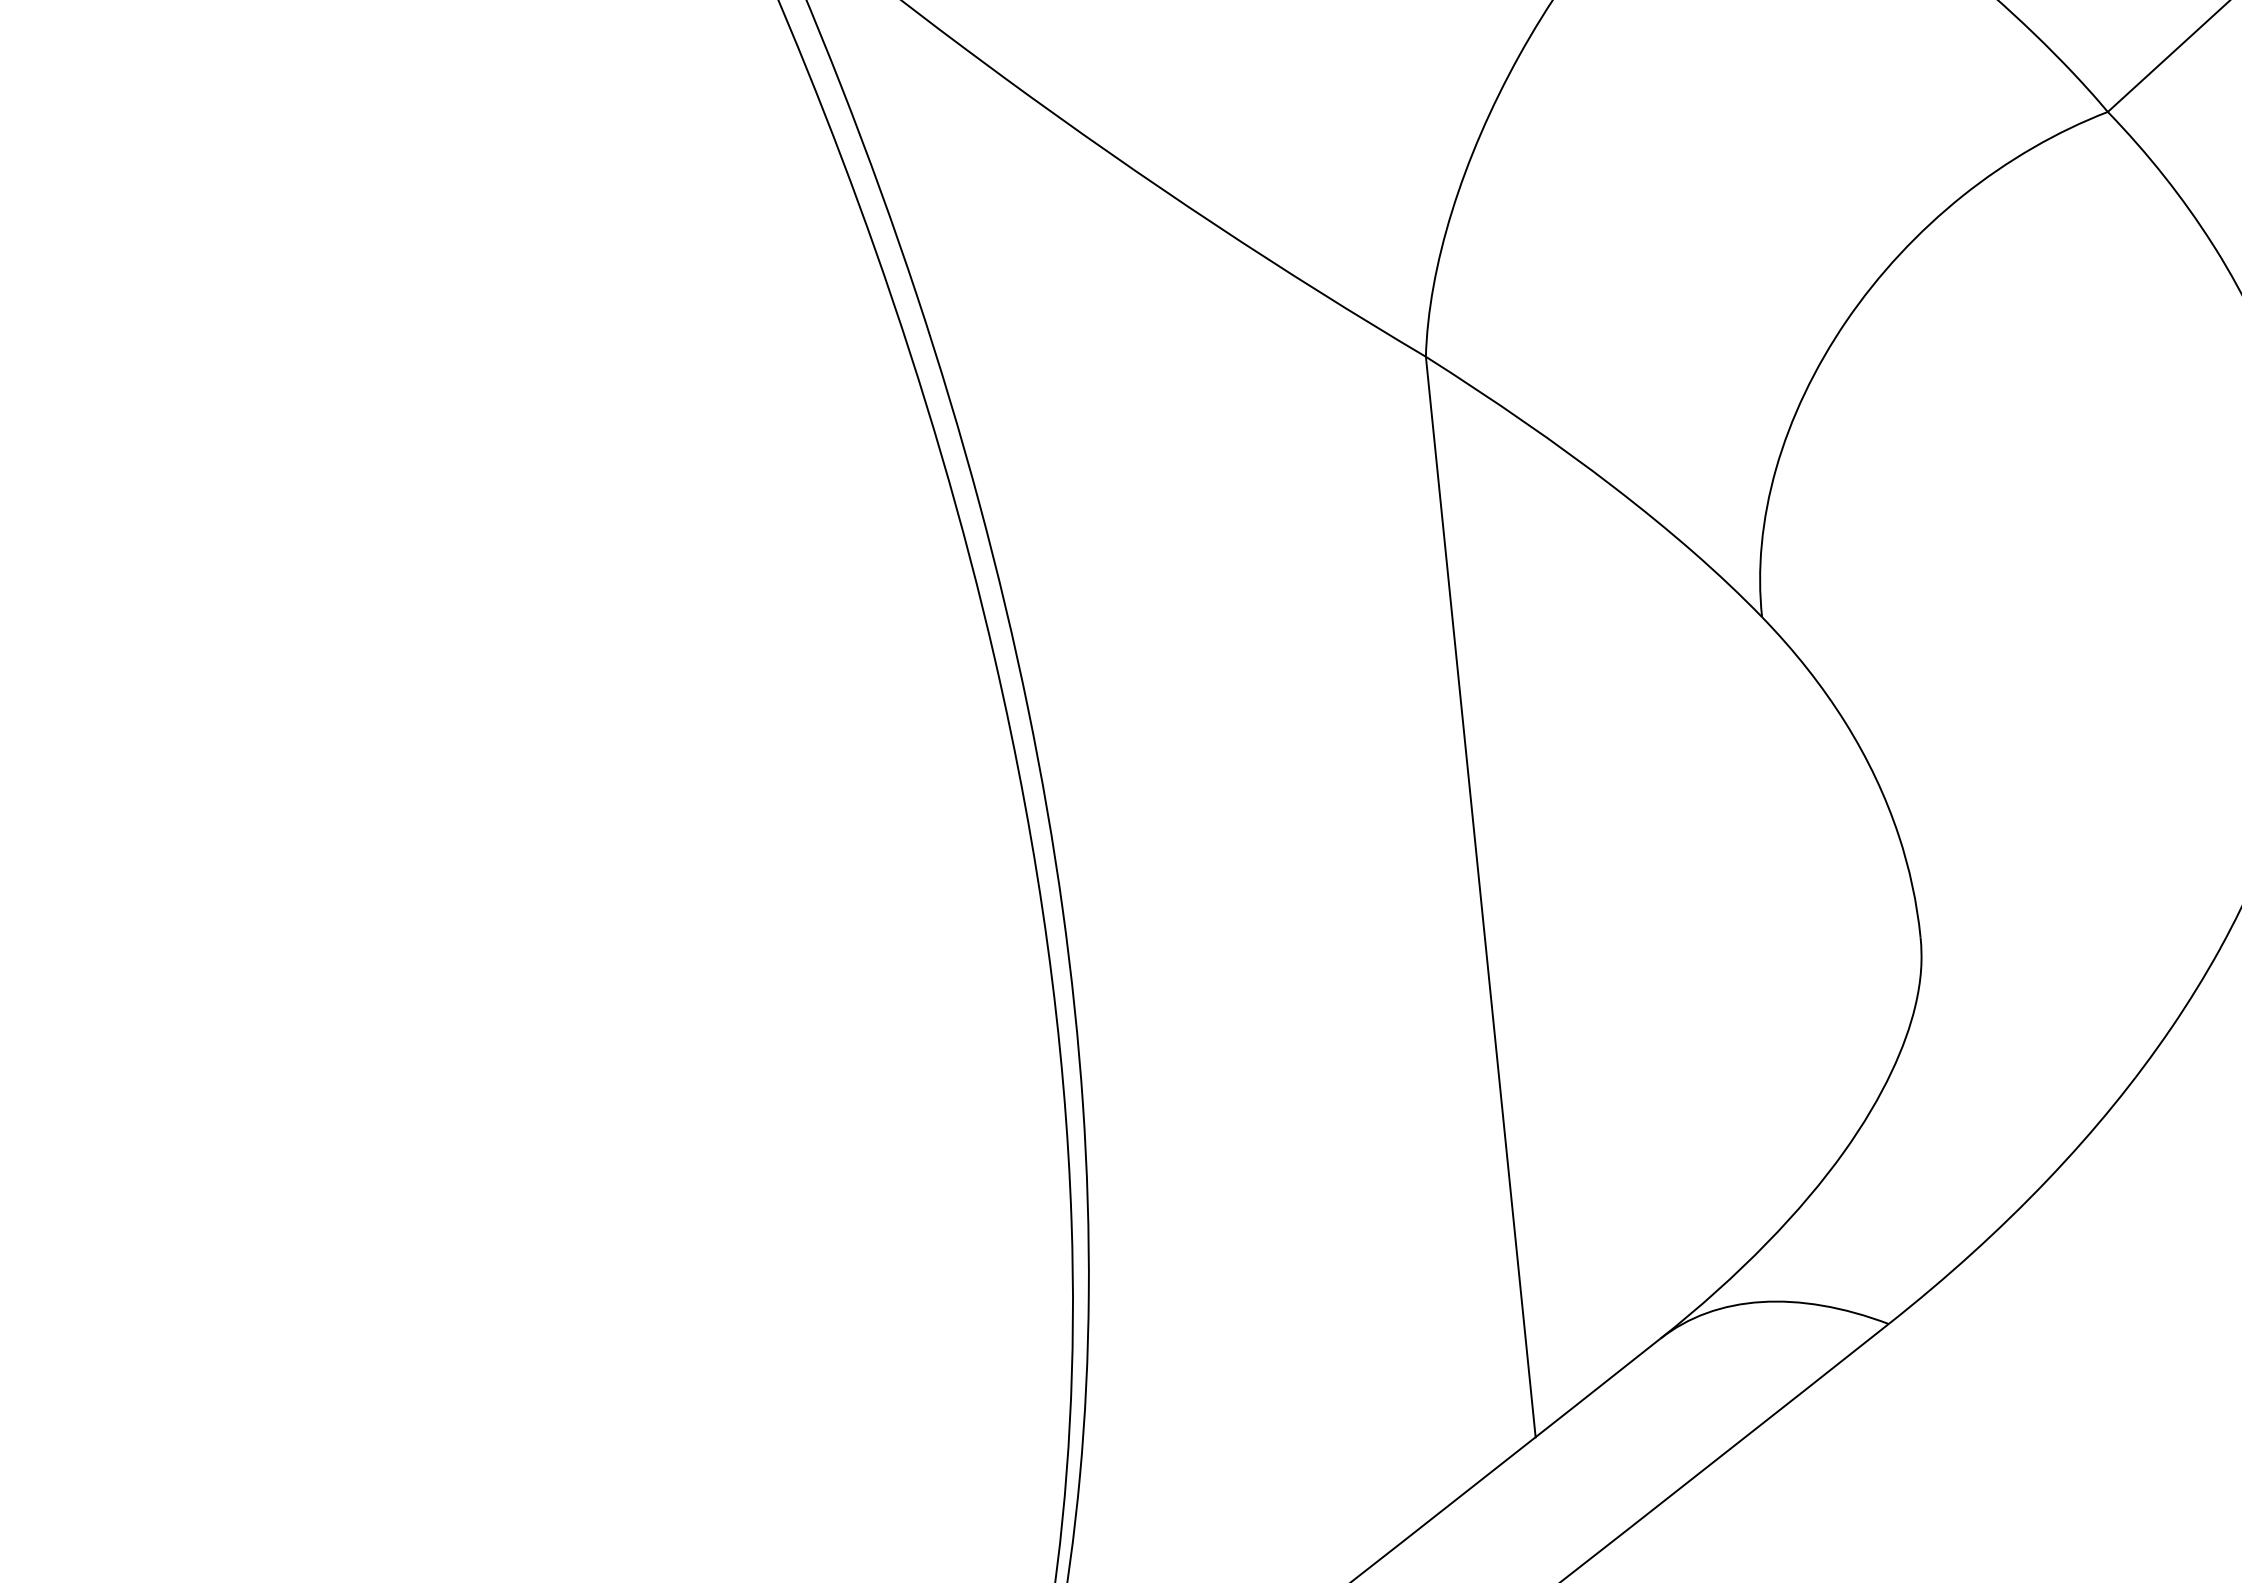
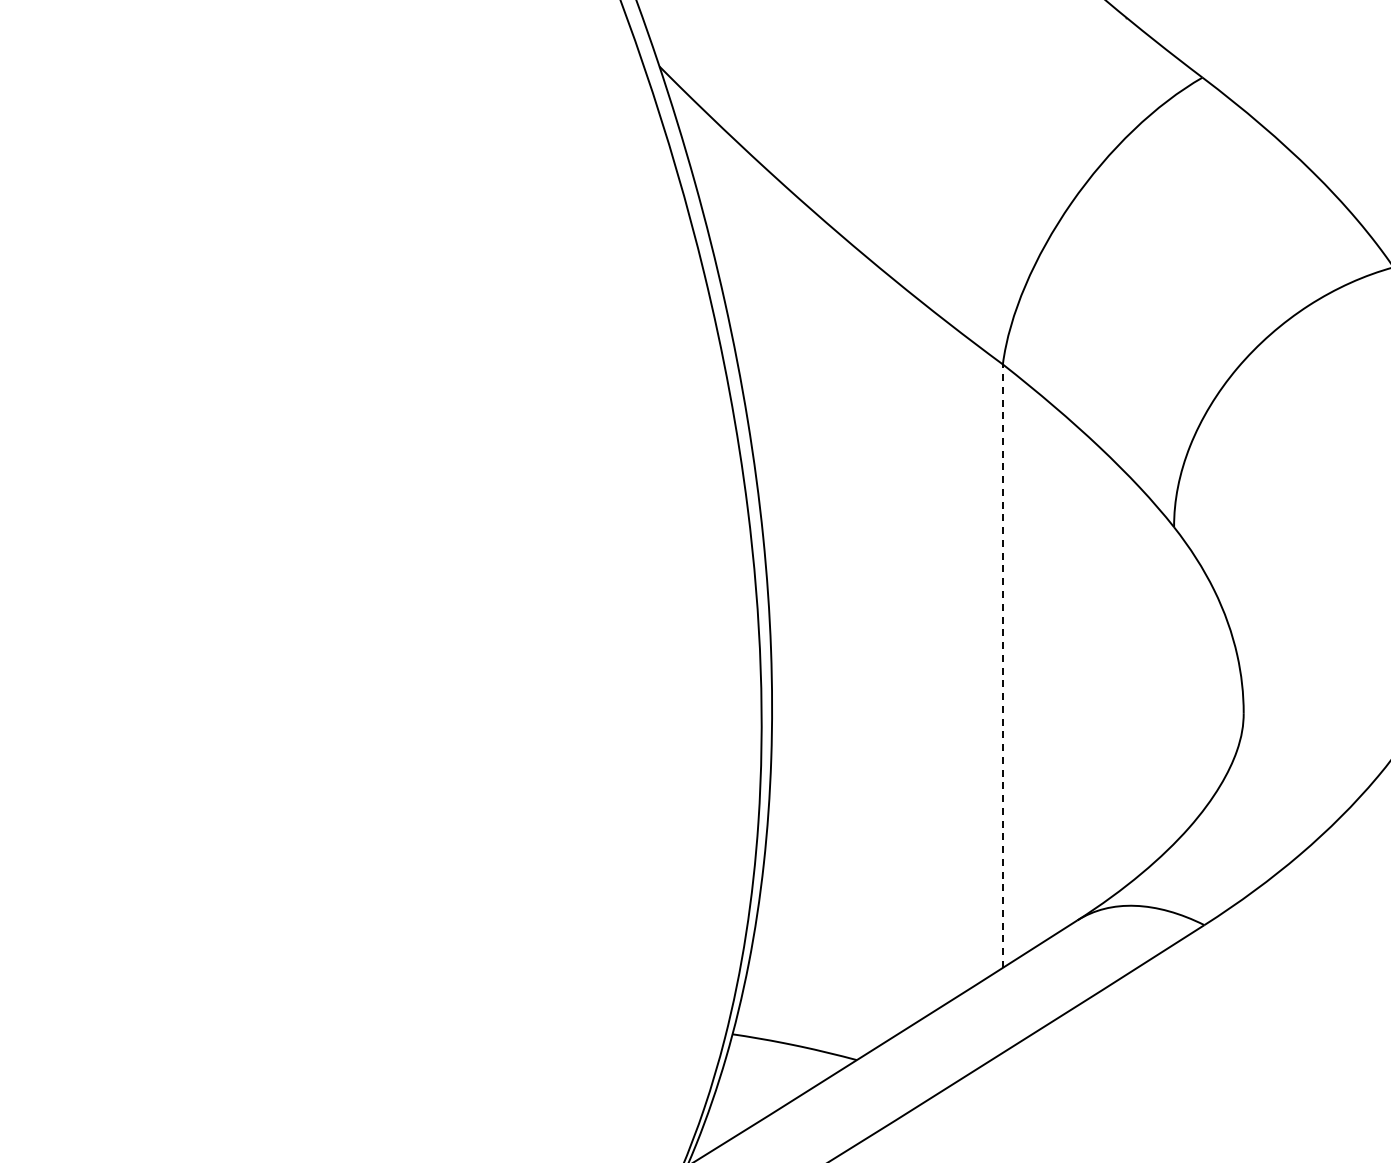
line: (1480, 897) -> (1002, 666), solid -> dashed

